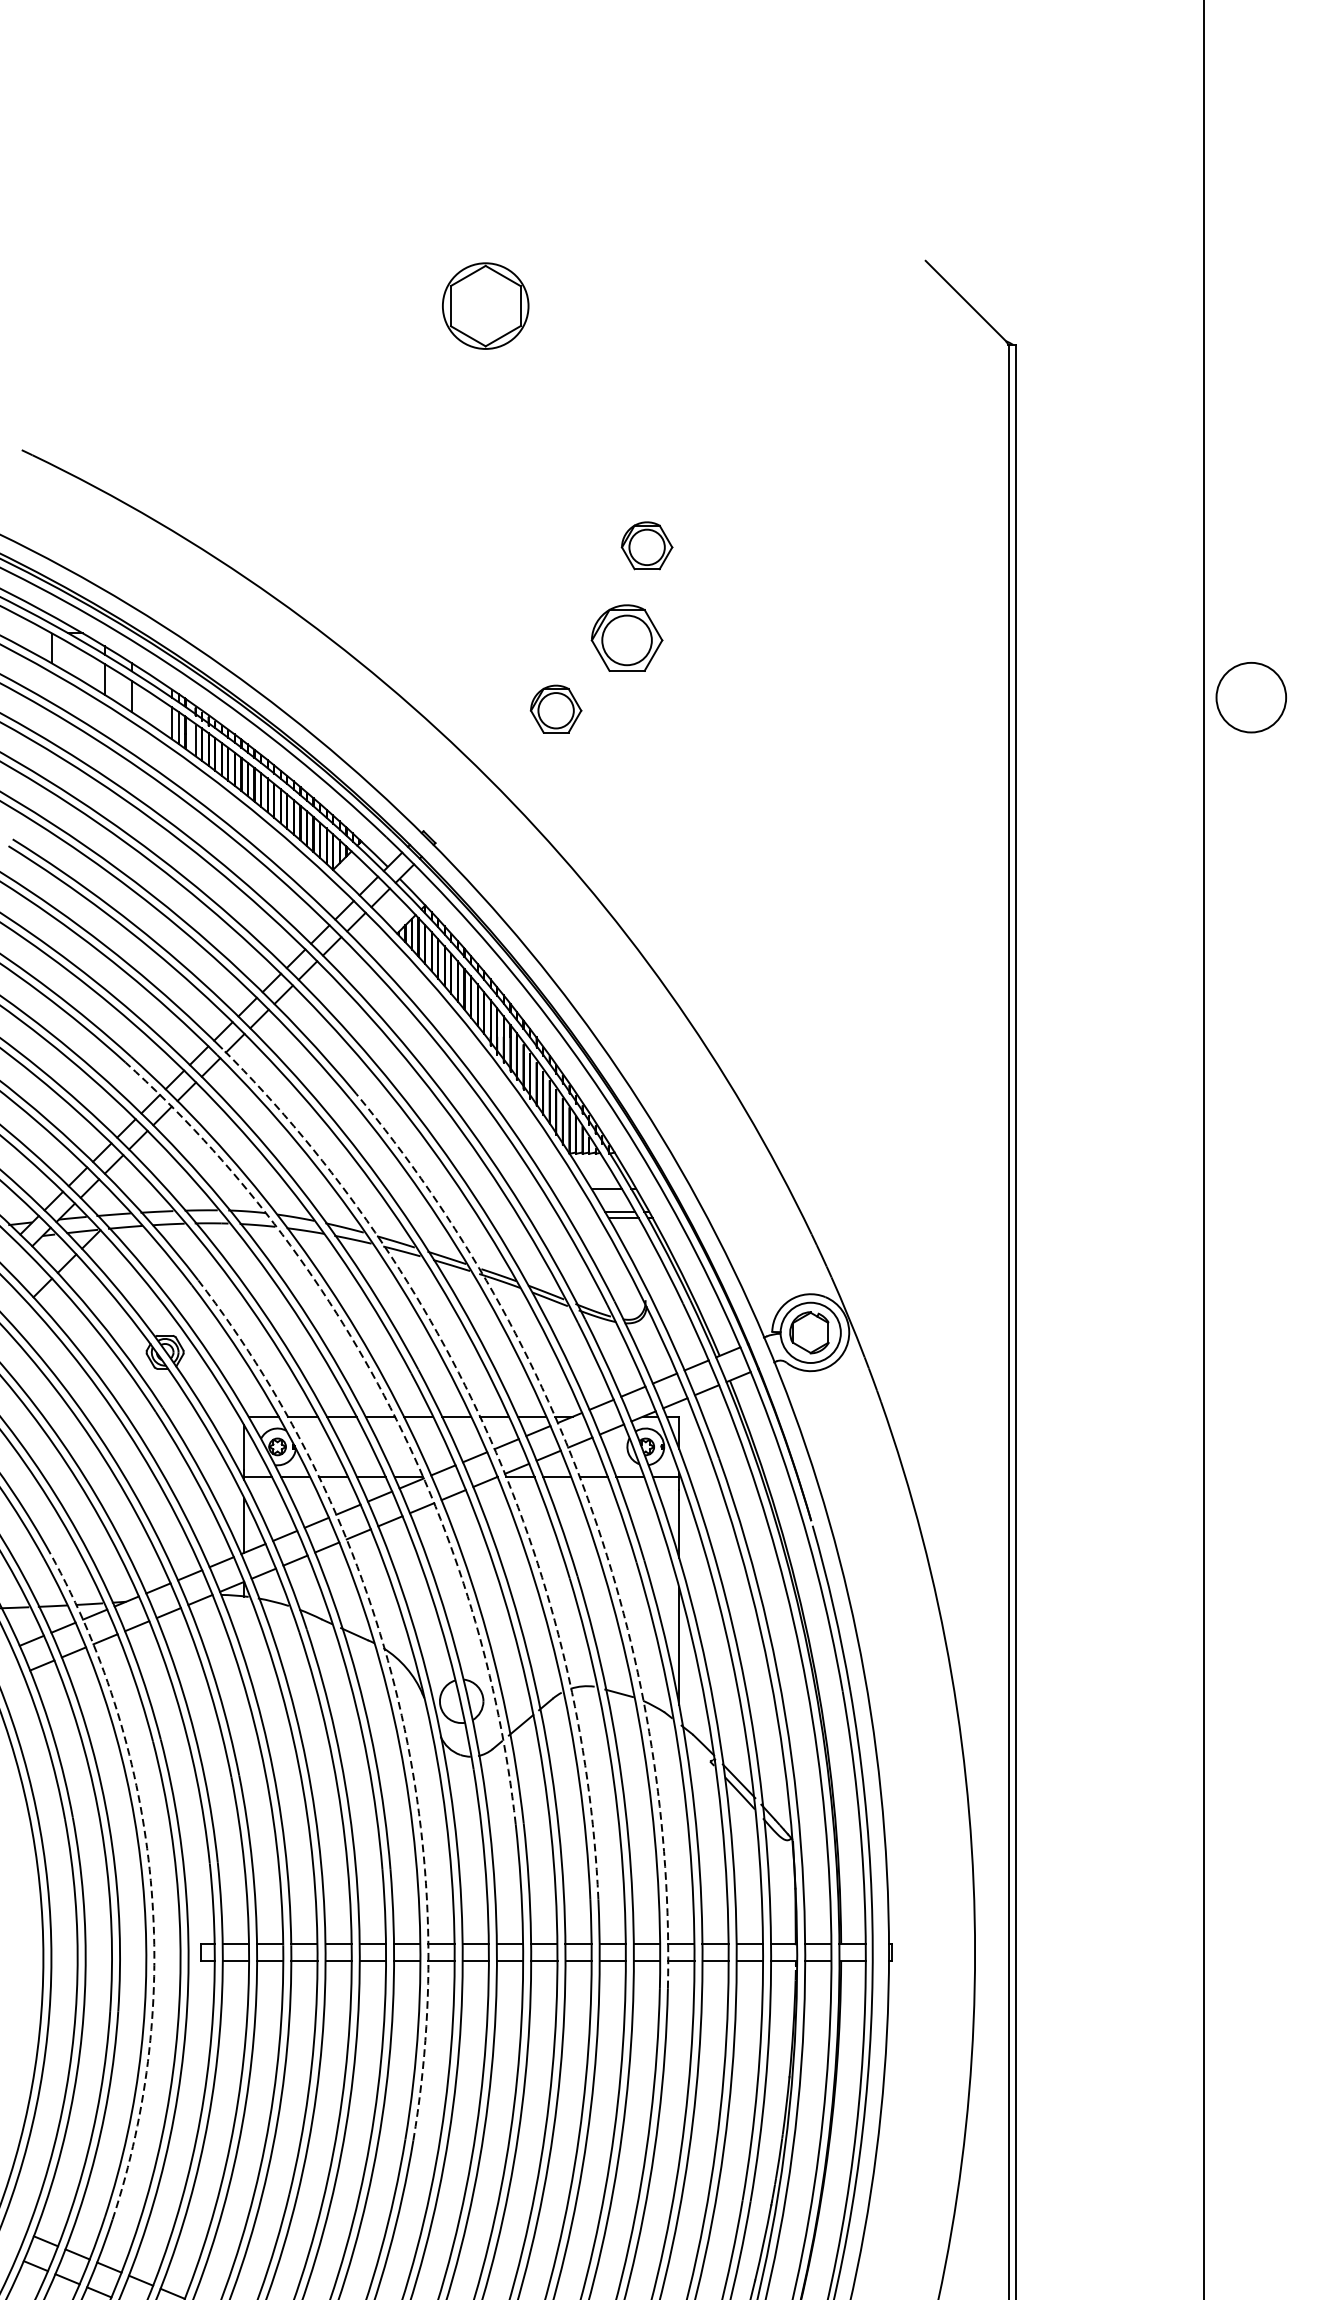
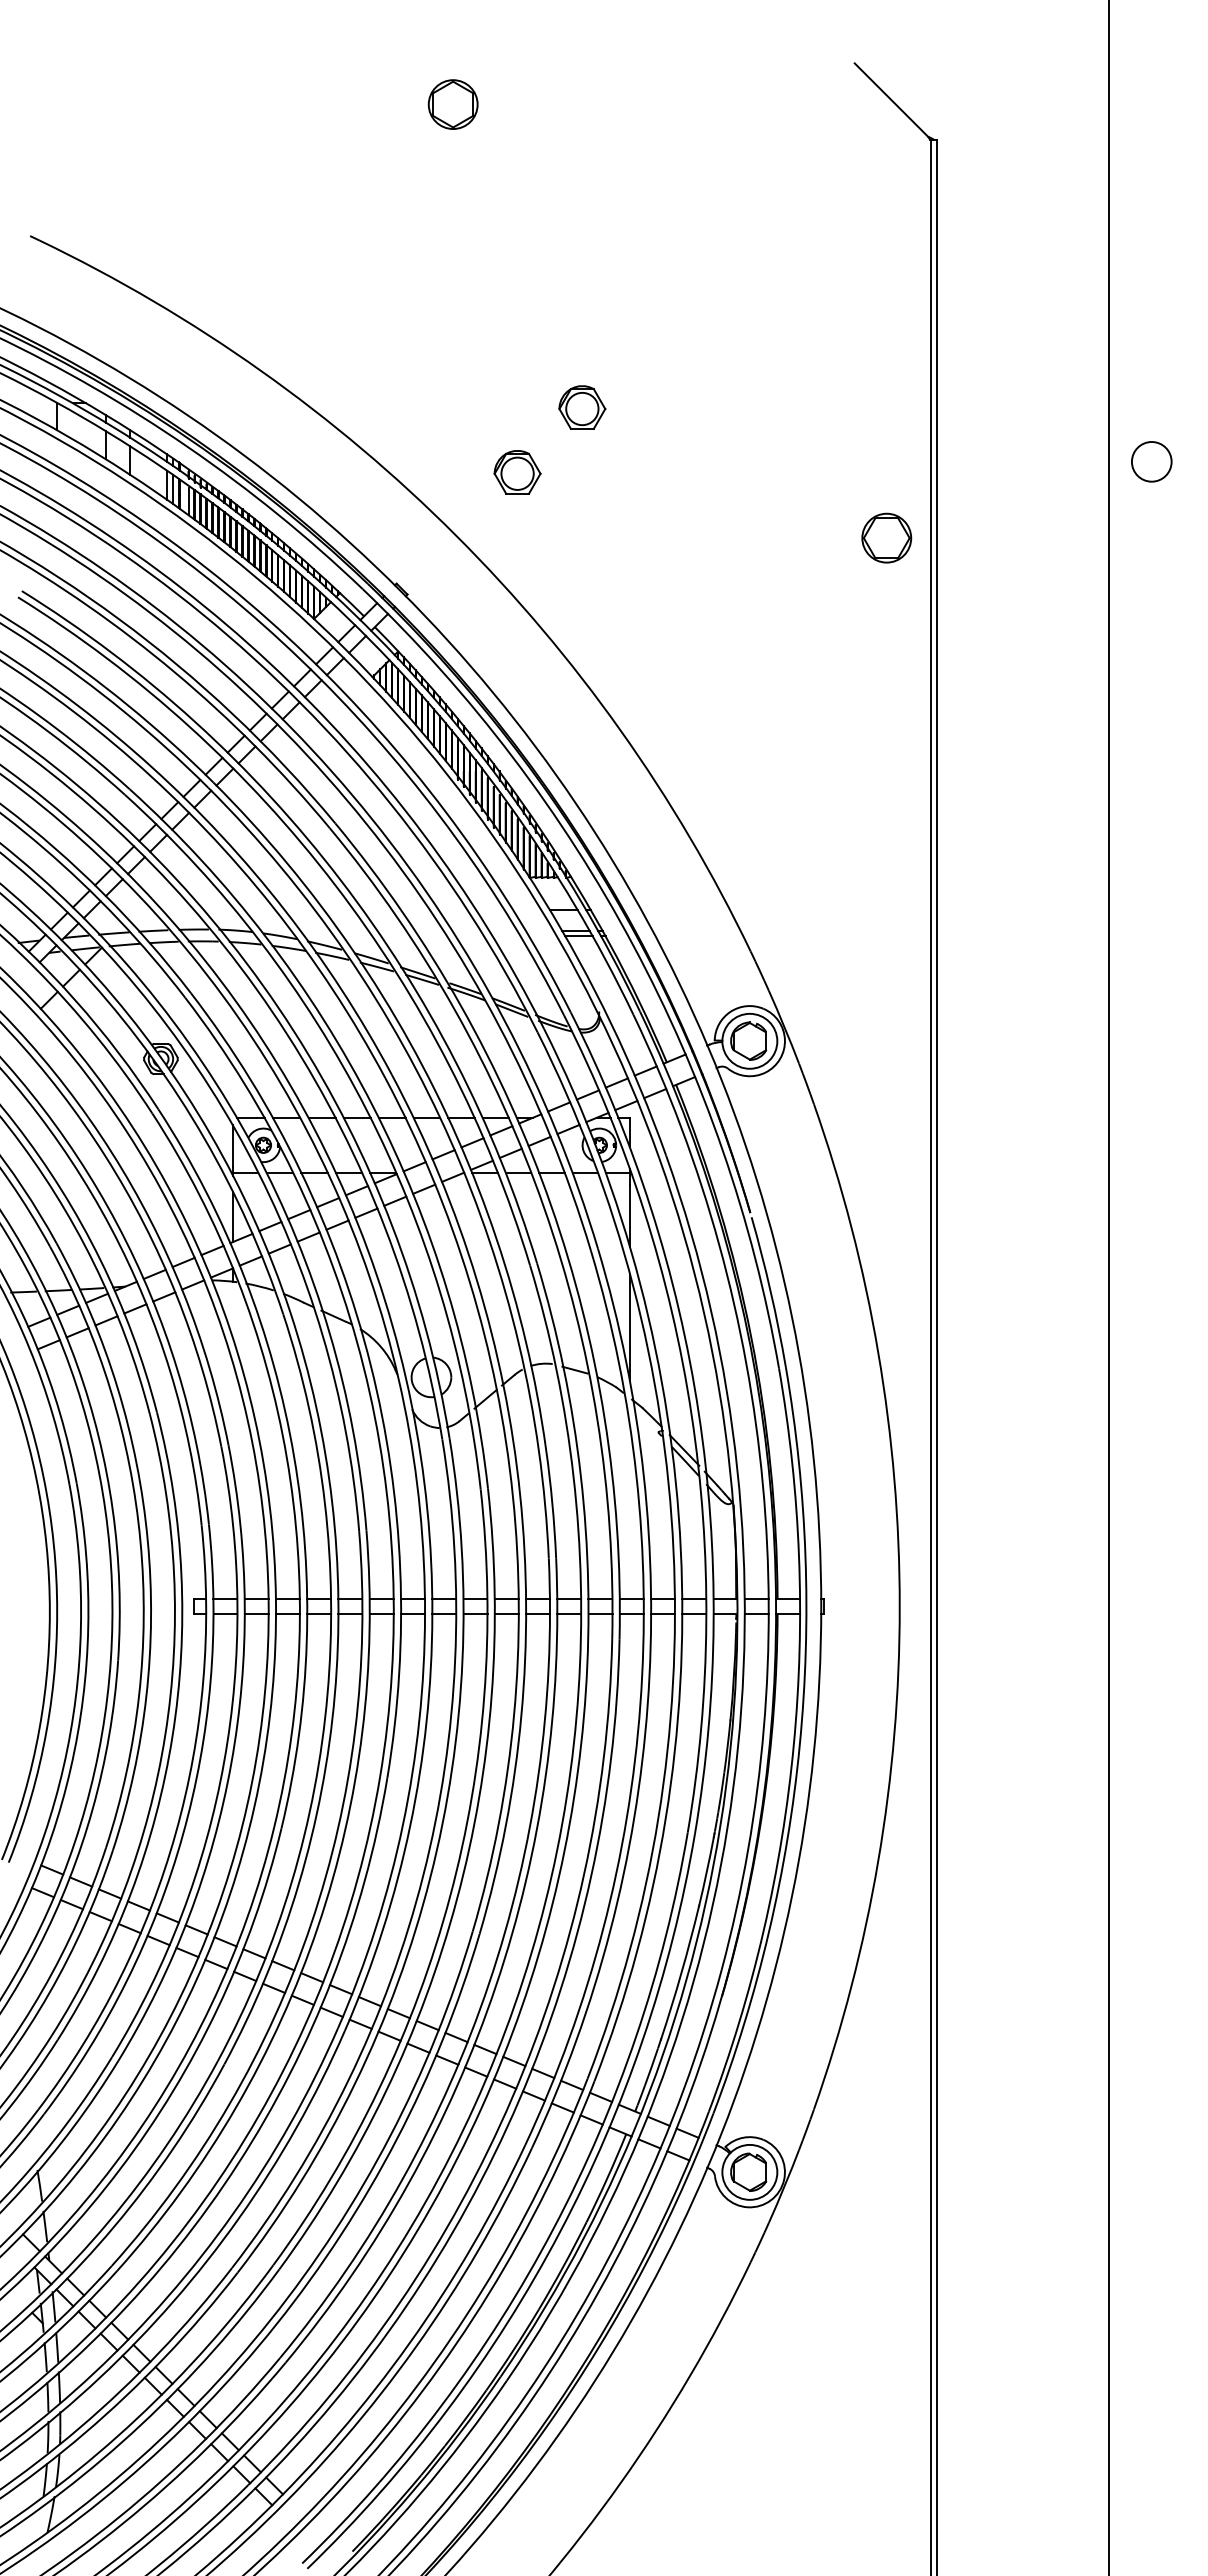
part: (484, 305) -> (452, 104), size x0.62
part: (647, 546) -> (600, 323), removed
part: (627, 638) -> (582, 407), size x0.71
circle: (1251, 697) -> (1151, 461), size x0.62
part: (960, 780) -> (886, 537), added
arc: (390, 1407) -> (366, 1109), dashed -> solid
arc: (490, 1439) -> (457, 1138), dashed -> solid
arc: (593, 1512) -> (551, 1205), dashed -> solid
arc: (394, 1688) -> (370, 1365), dashed -> solid
arc: (150, 1880) -> (147, 1540), dashed -> solid

